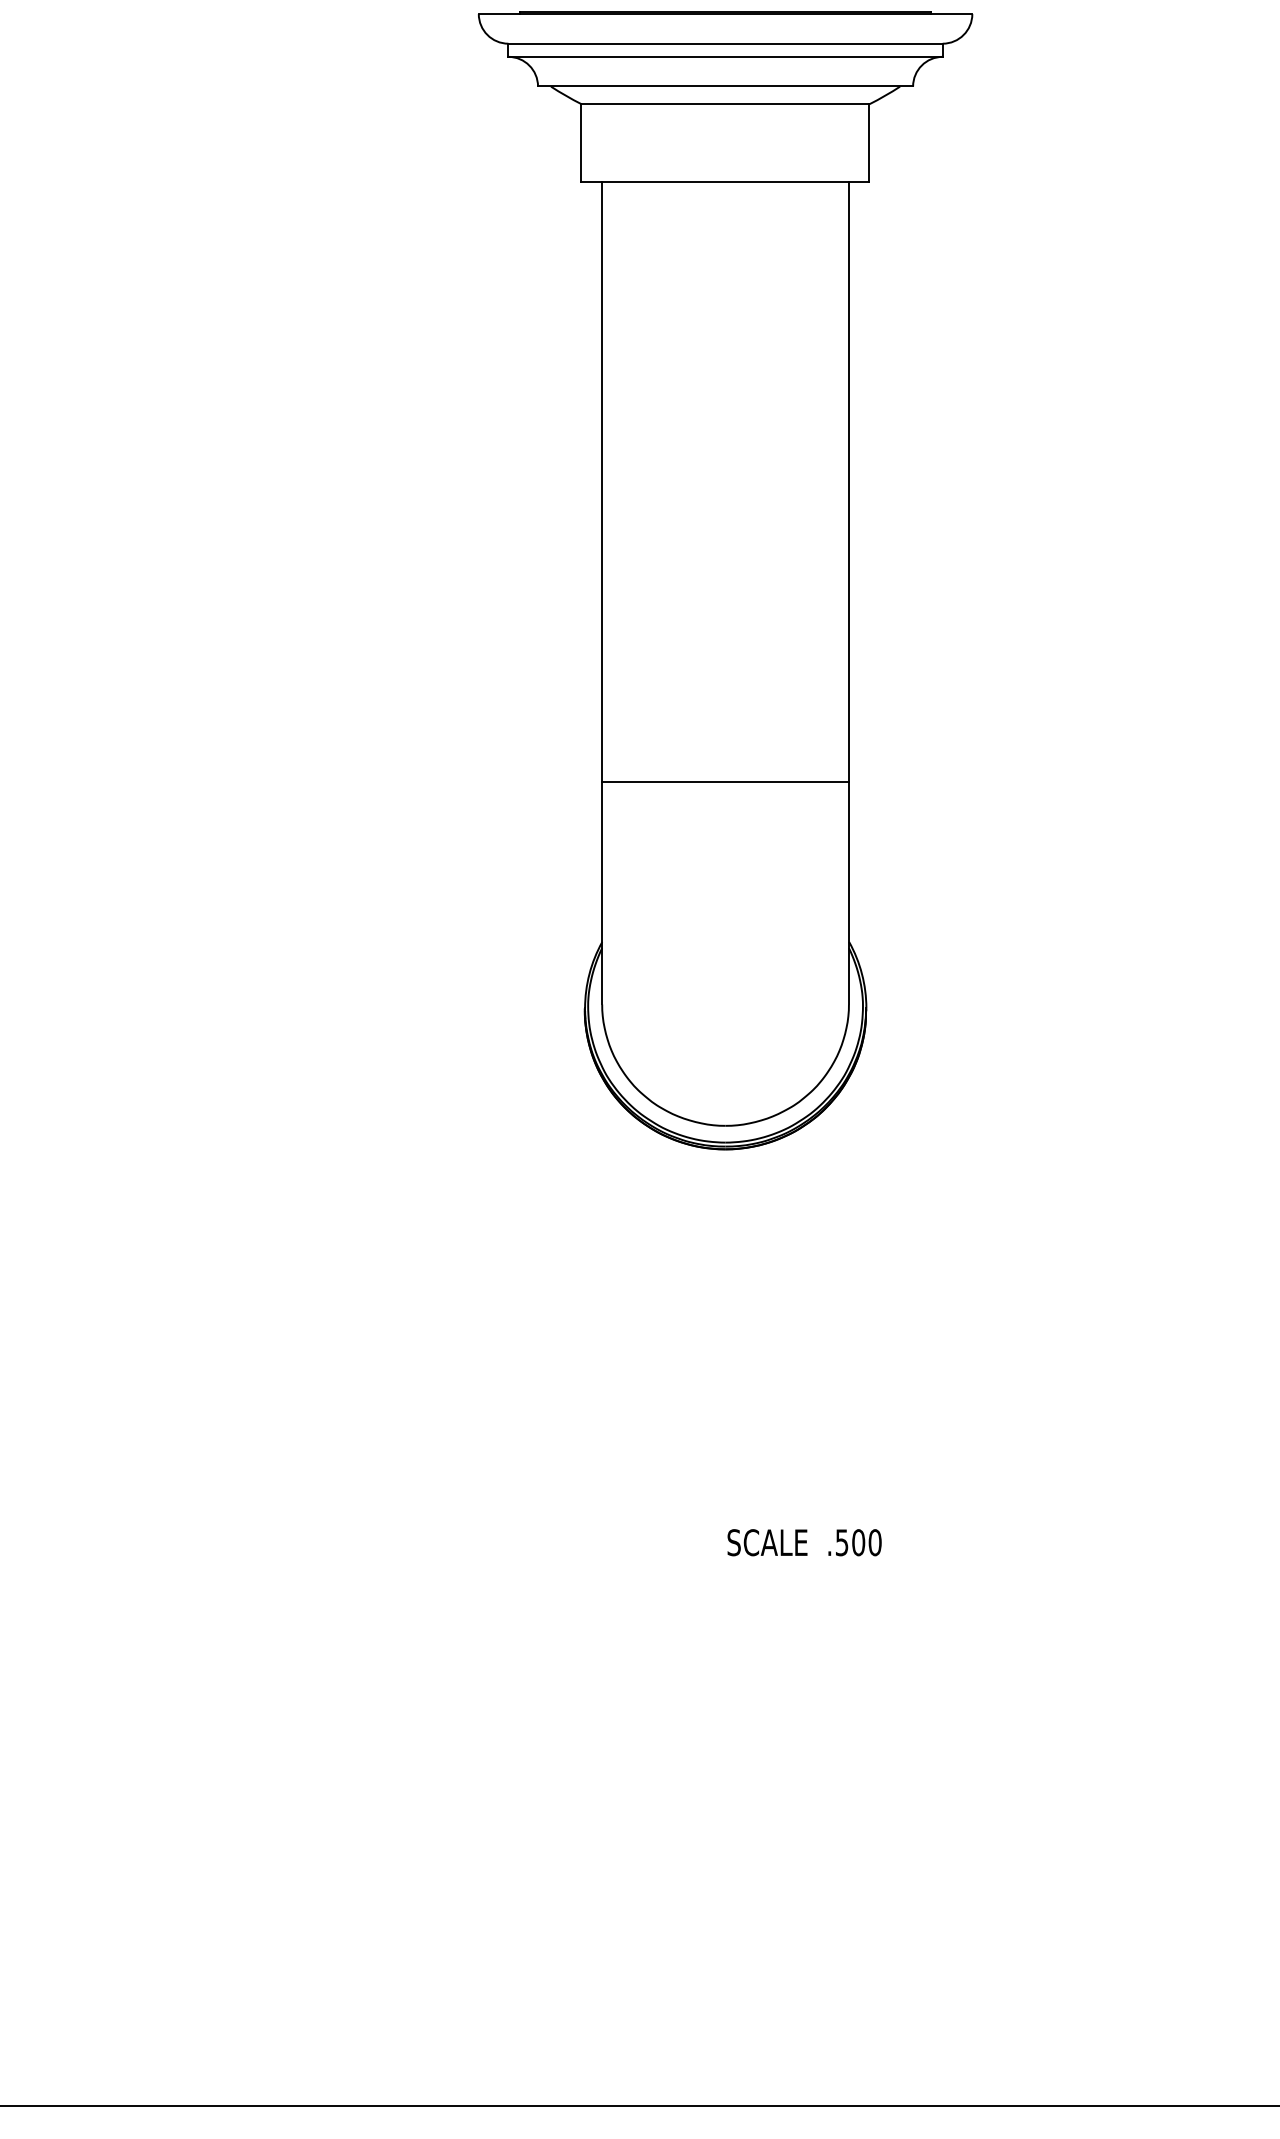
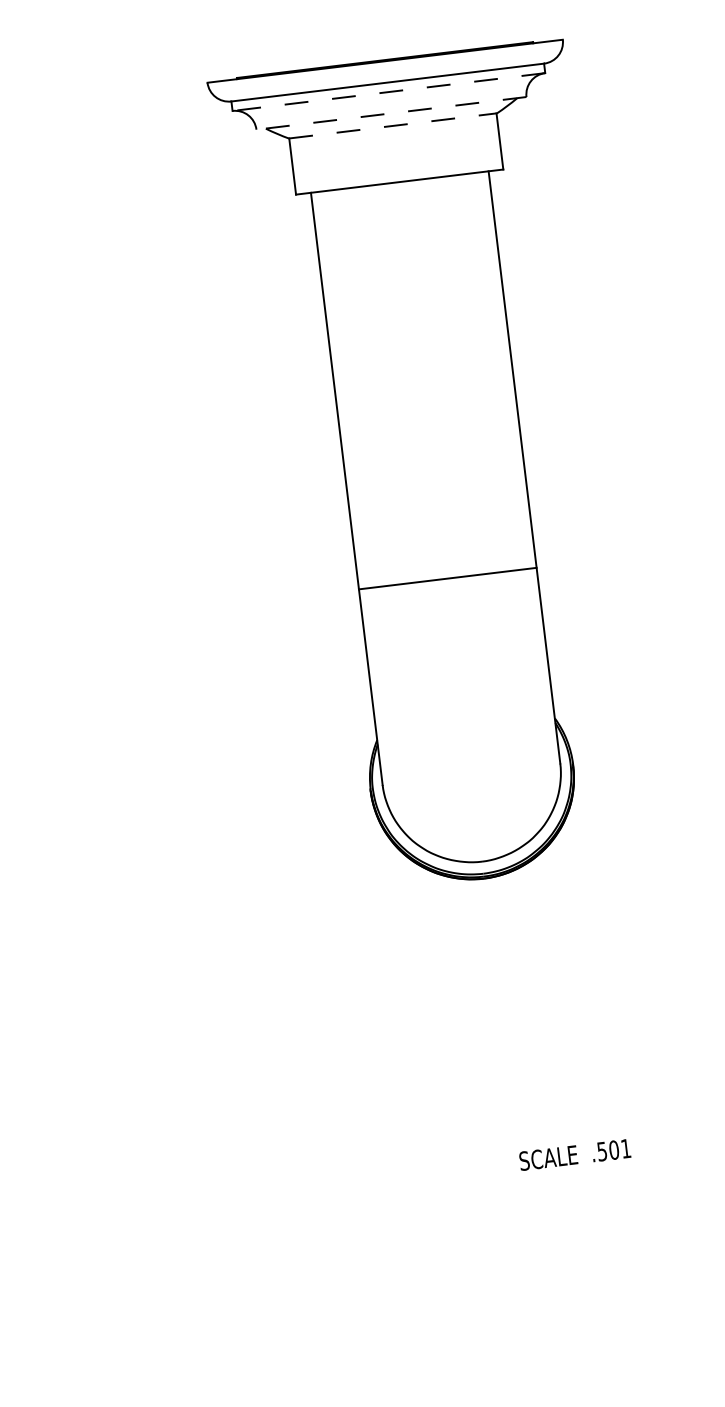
line: (725, 56) -> (388, 91), solid -> dashed
line: (725, 86) -> (391, 113), solid -> dashed
line: (725, 103) -> (392, 125), solid -> dashed
line: (725, 781) -> (447, 578), moved
text: (874, 1542) -> (625, 1148), .500 -> .501

